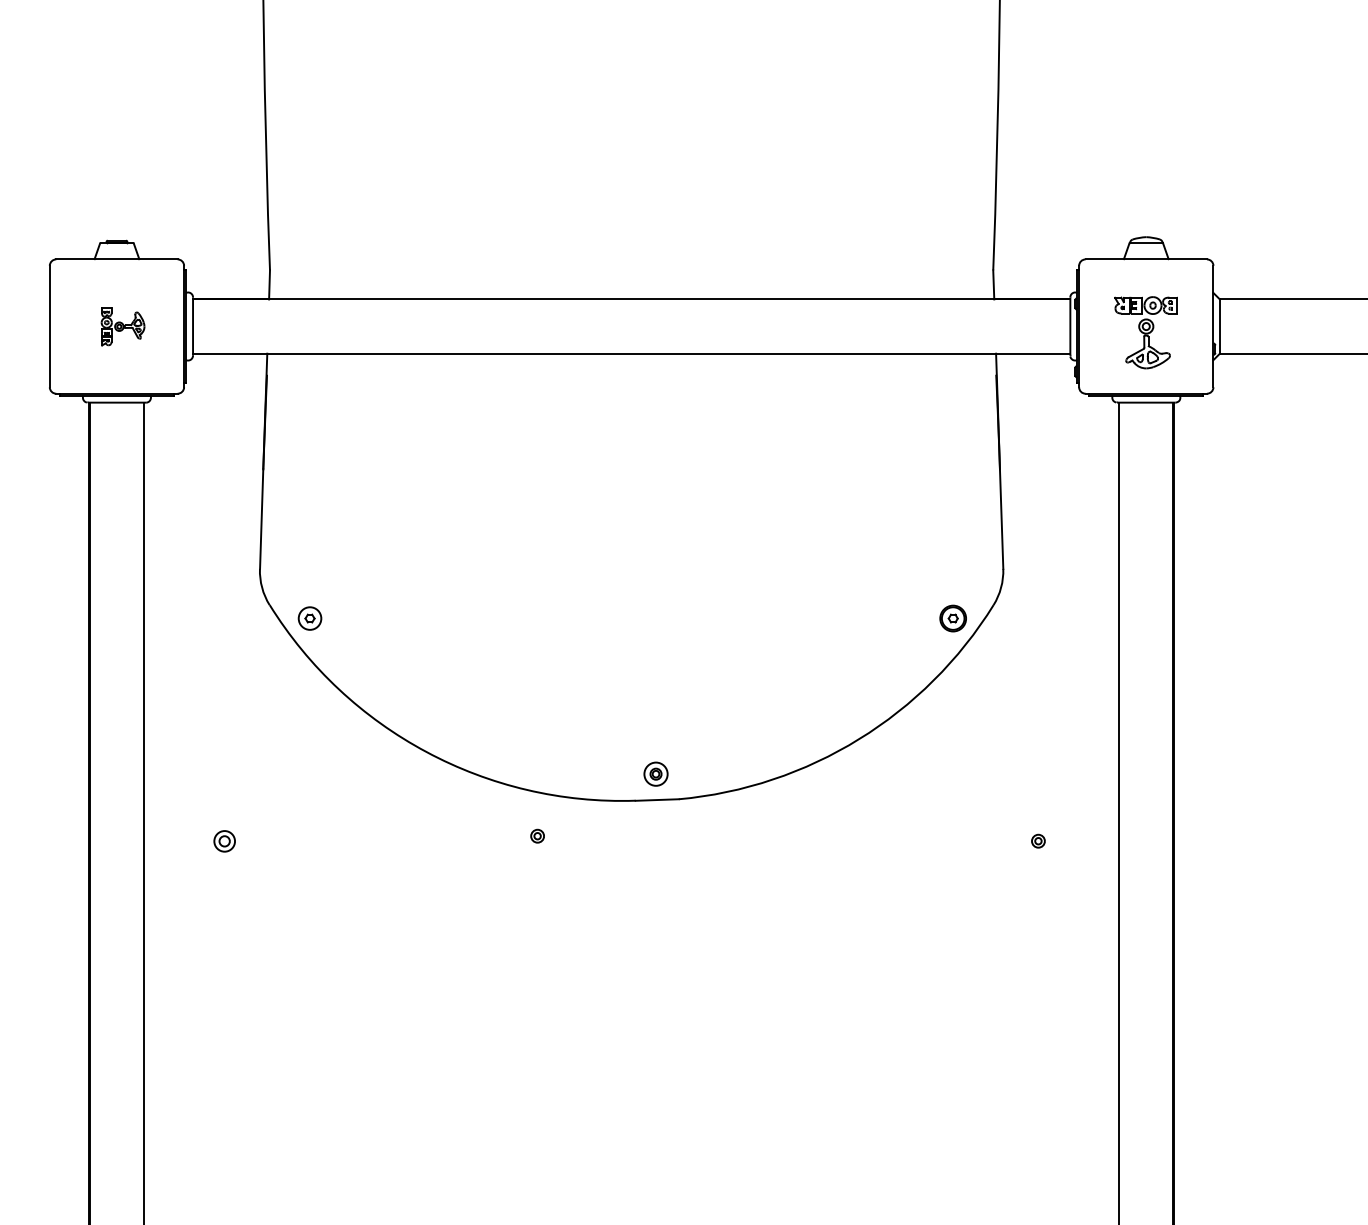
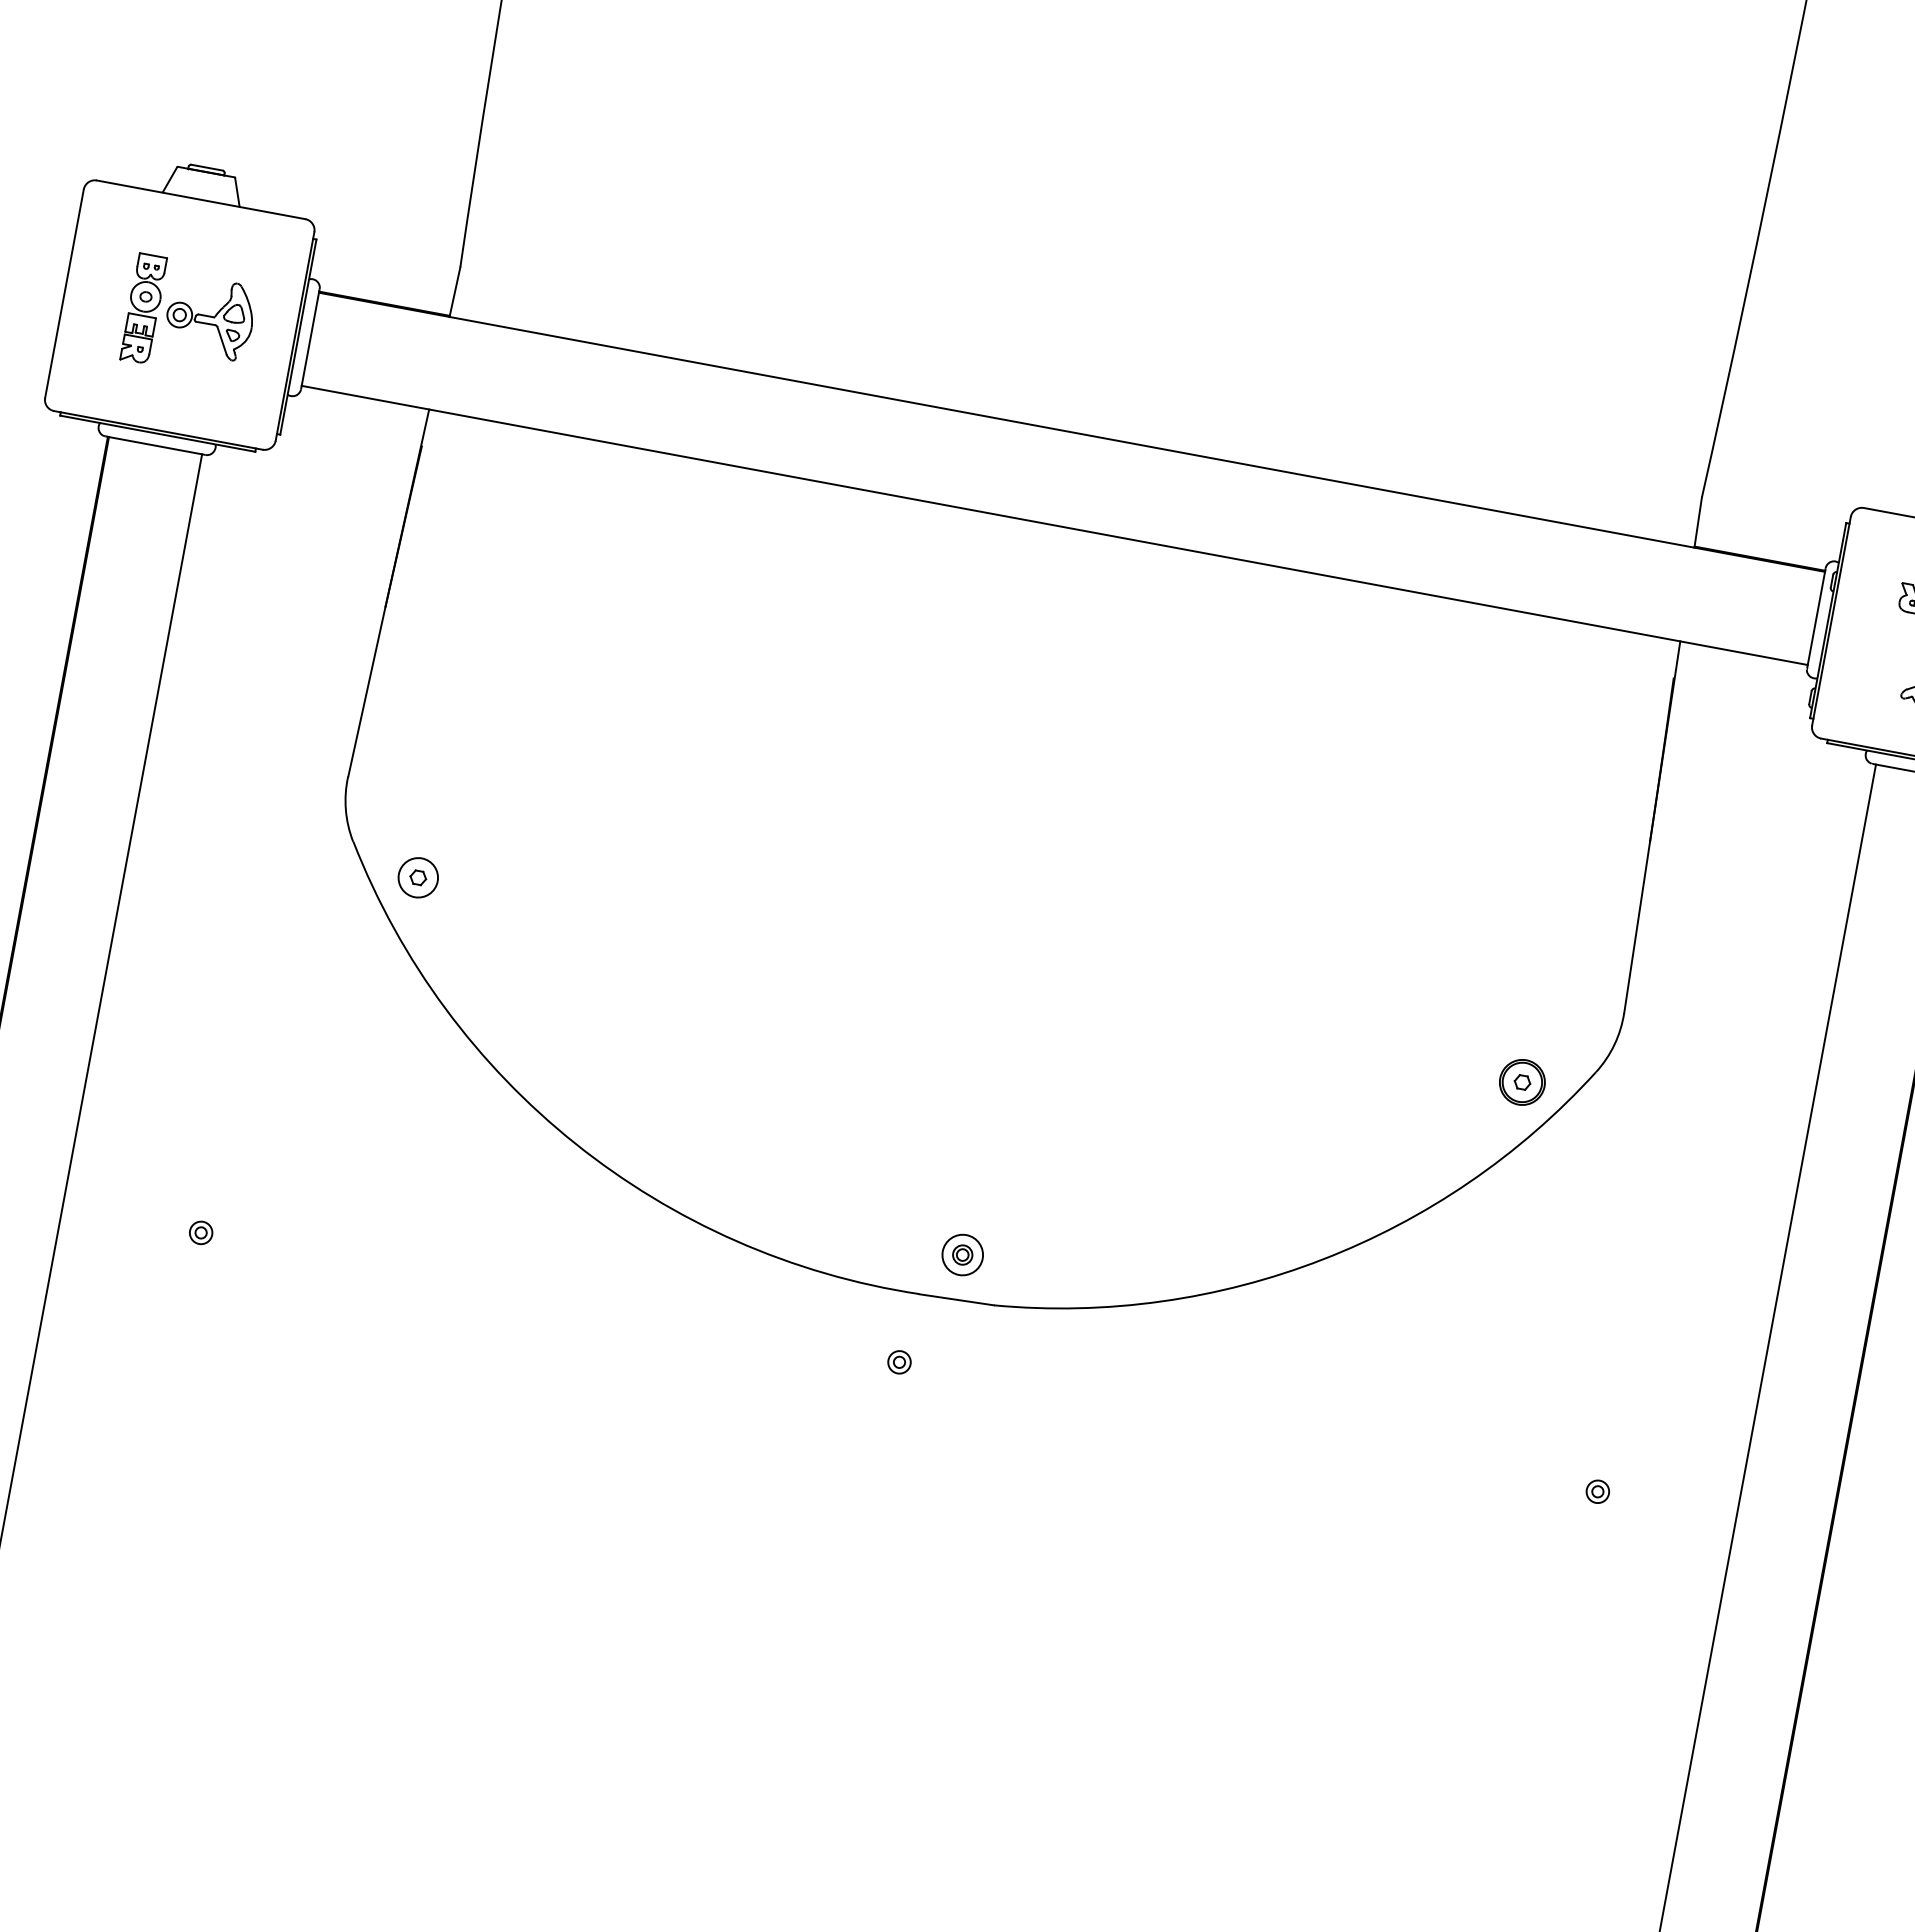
part: (122, 326) -> (189, 316), size x1.67
part: (537, 835) -> (899, 1361), moved
part: (224, 840) -> (200, 1231), size x0.62

